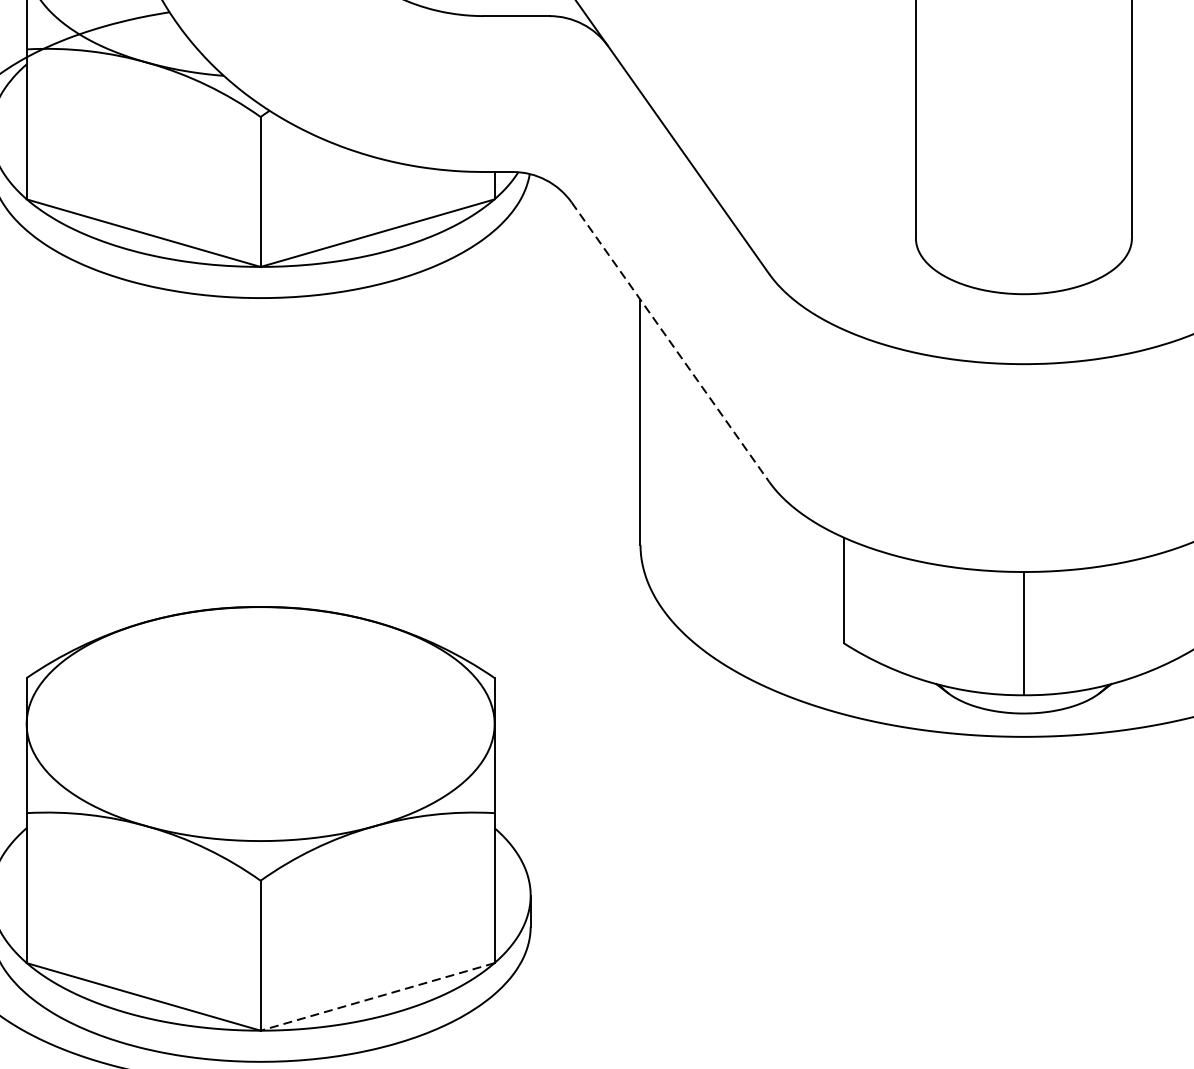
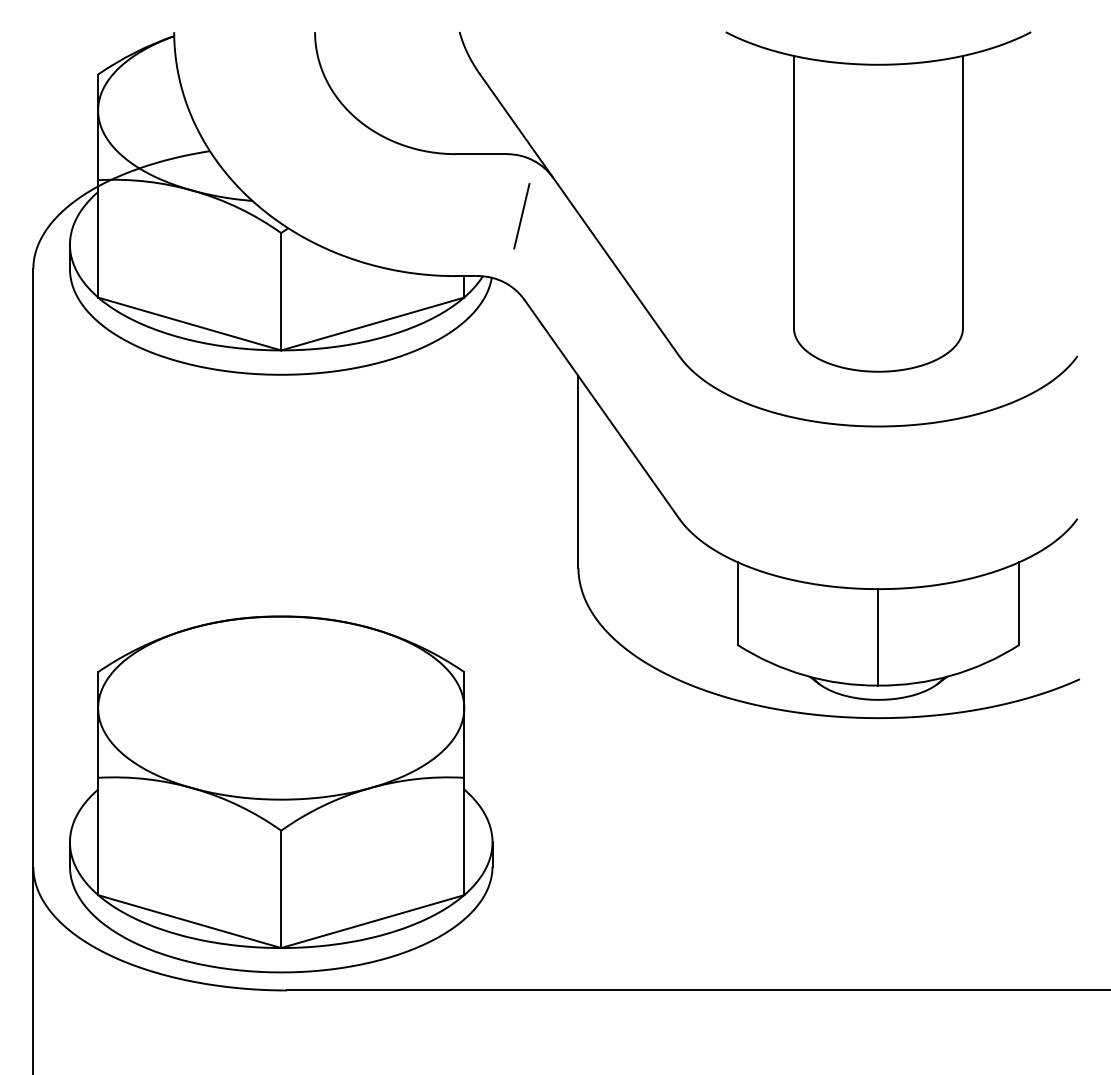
line: (567, 95) -> (521, 216), added
line: (669, 342) -> (601, 409), dashed -> solid
line: (377, 996) -> (372, 921), dashed -> solid

